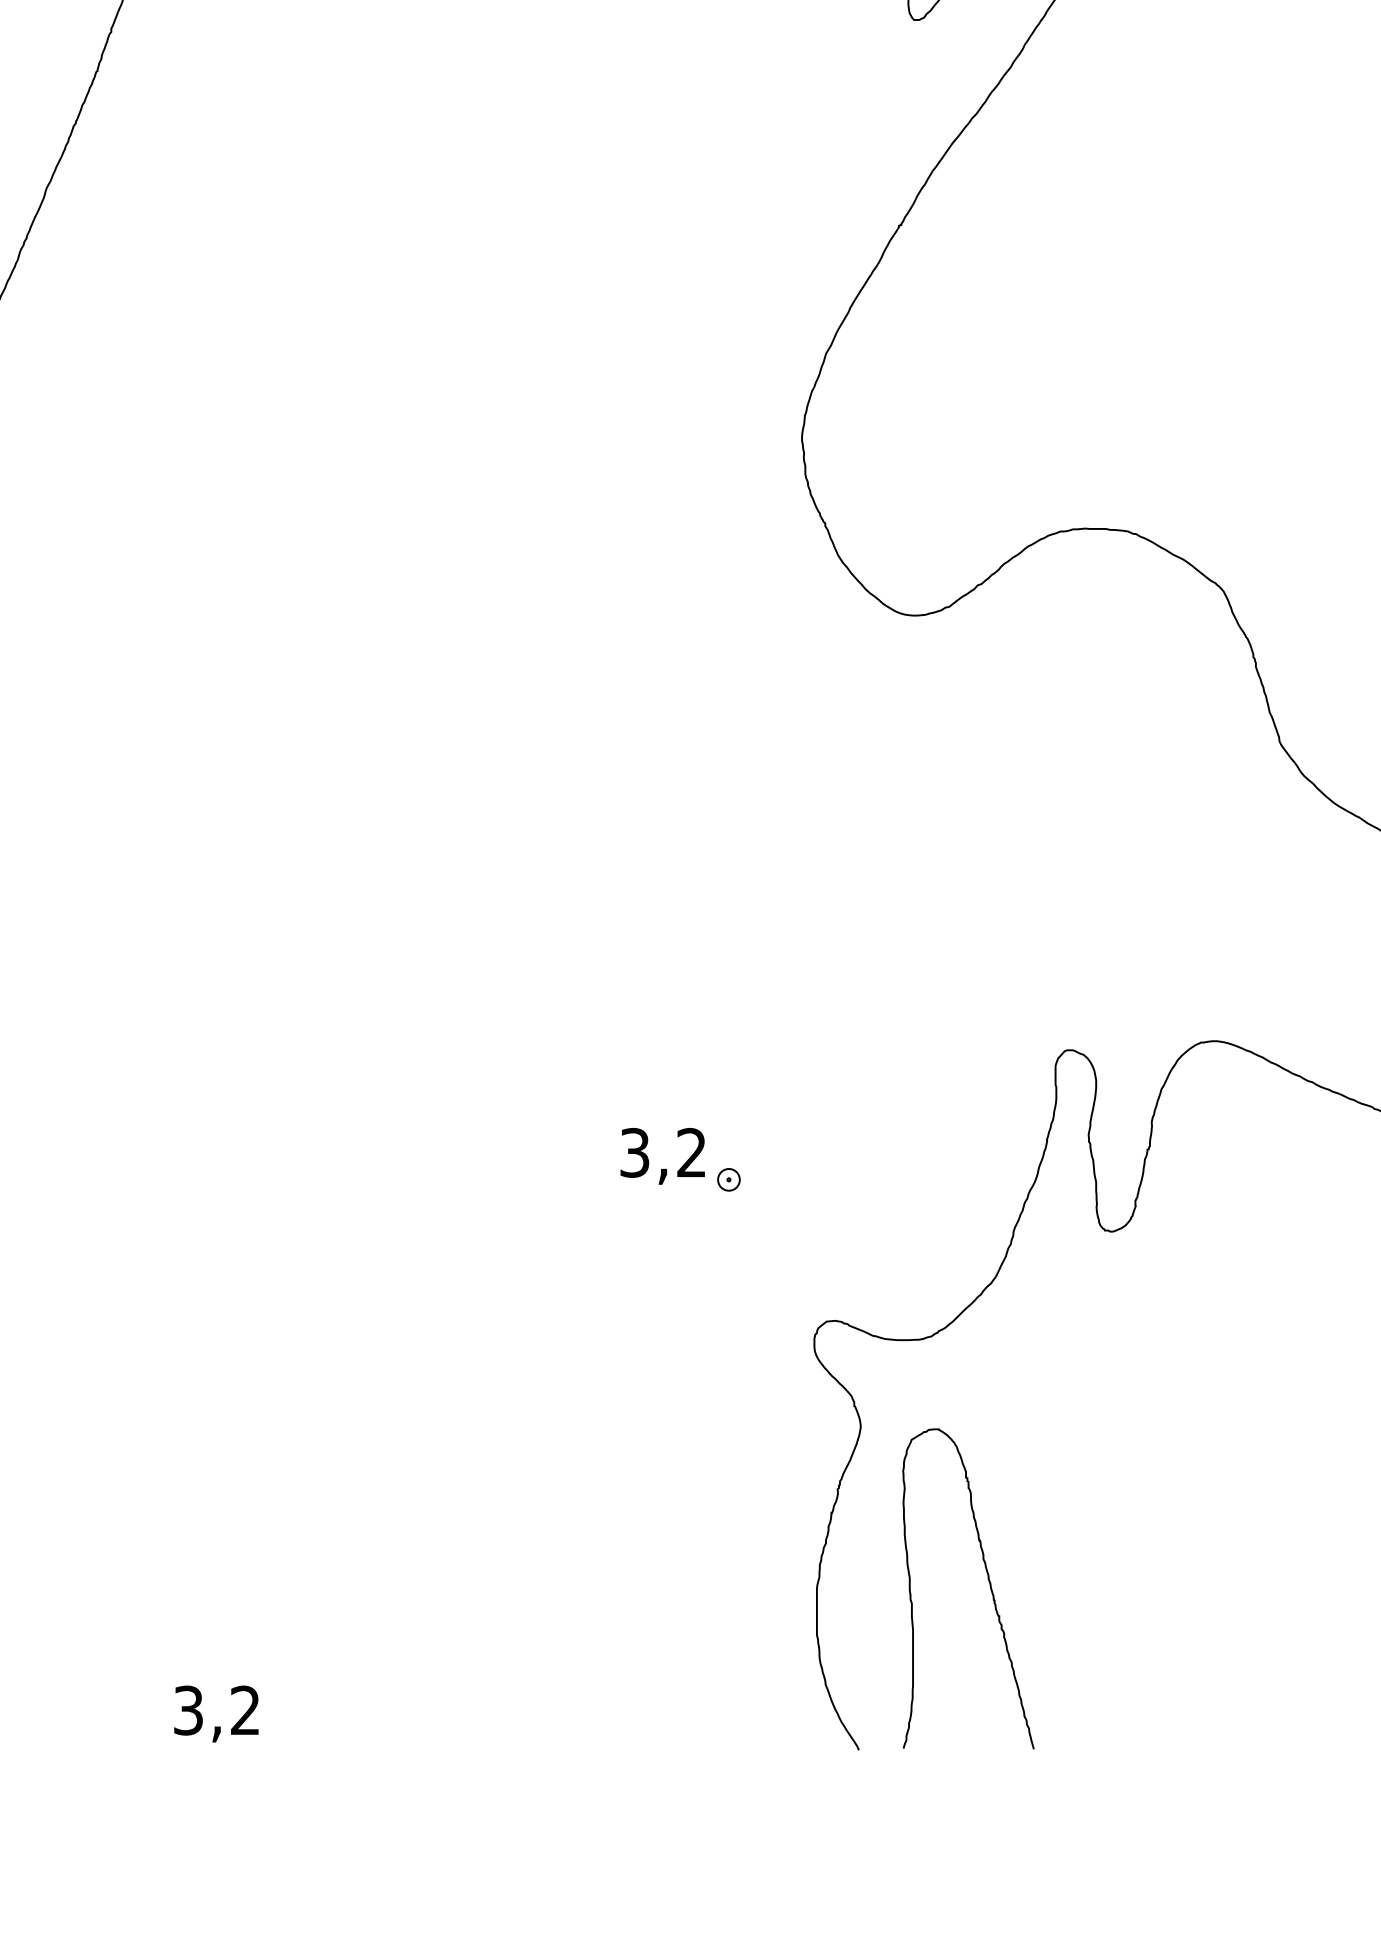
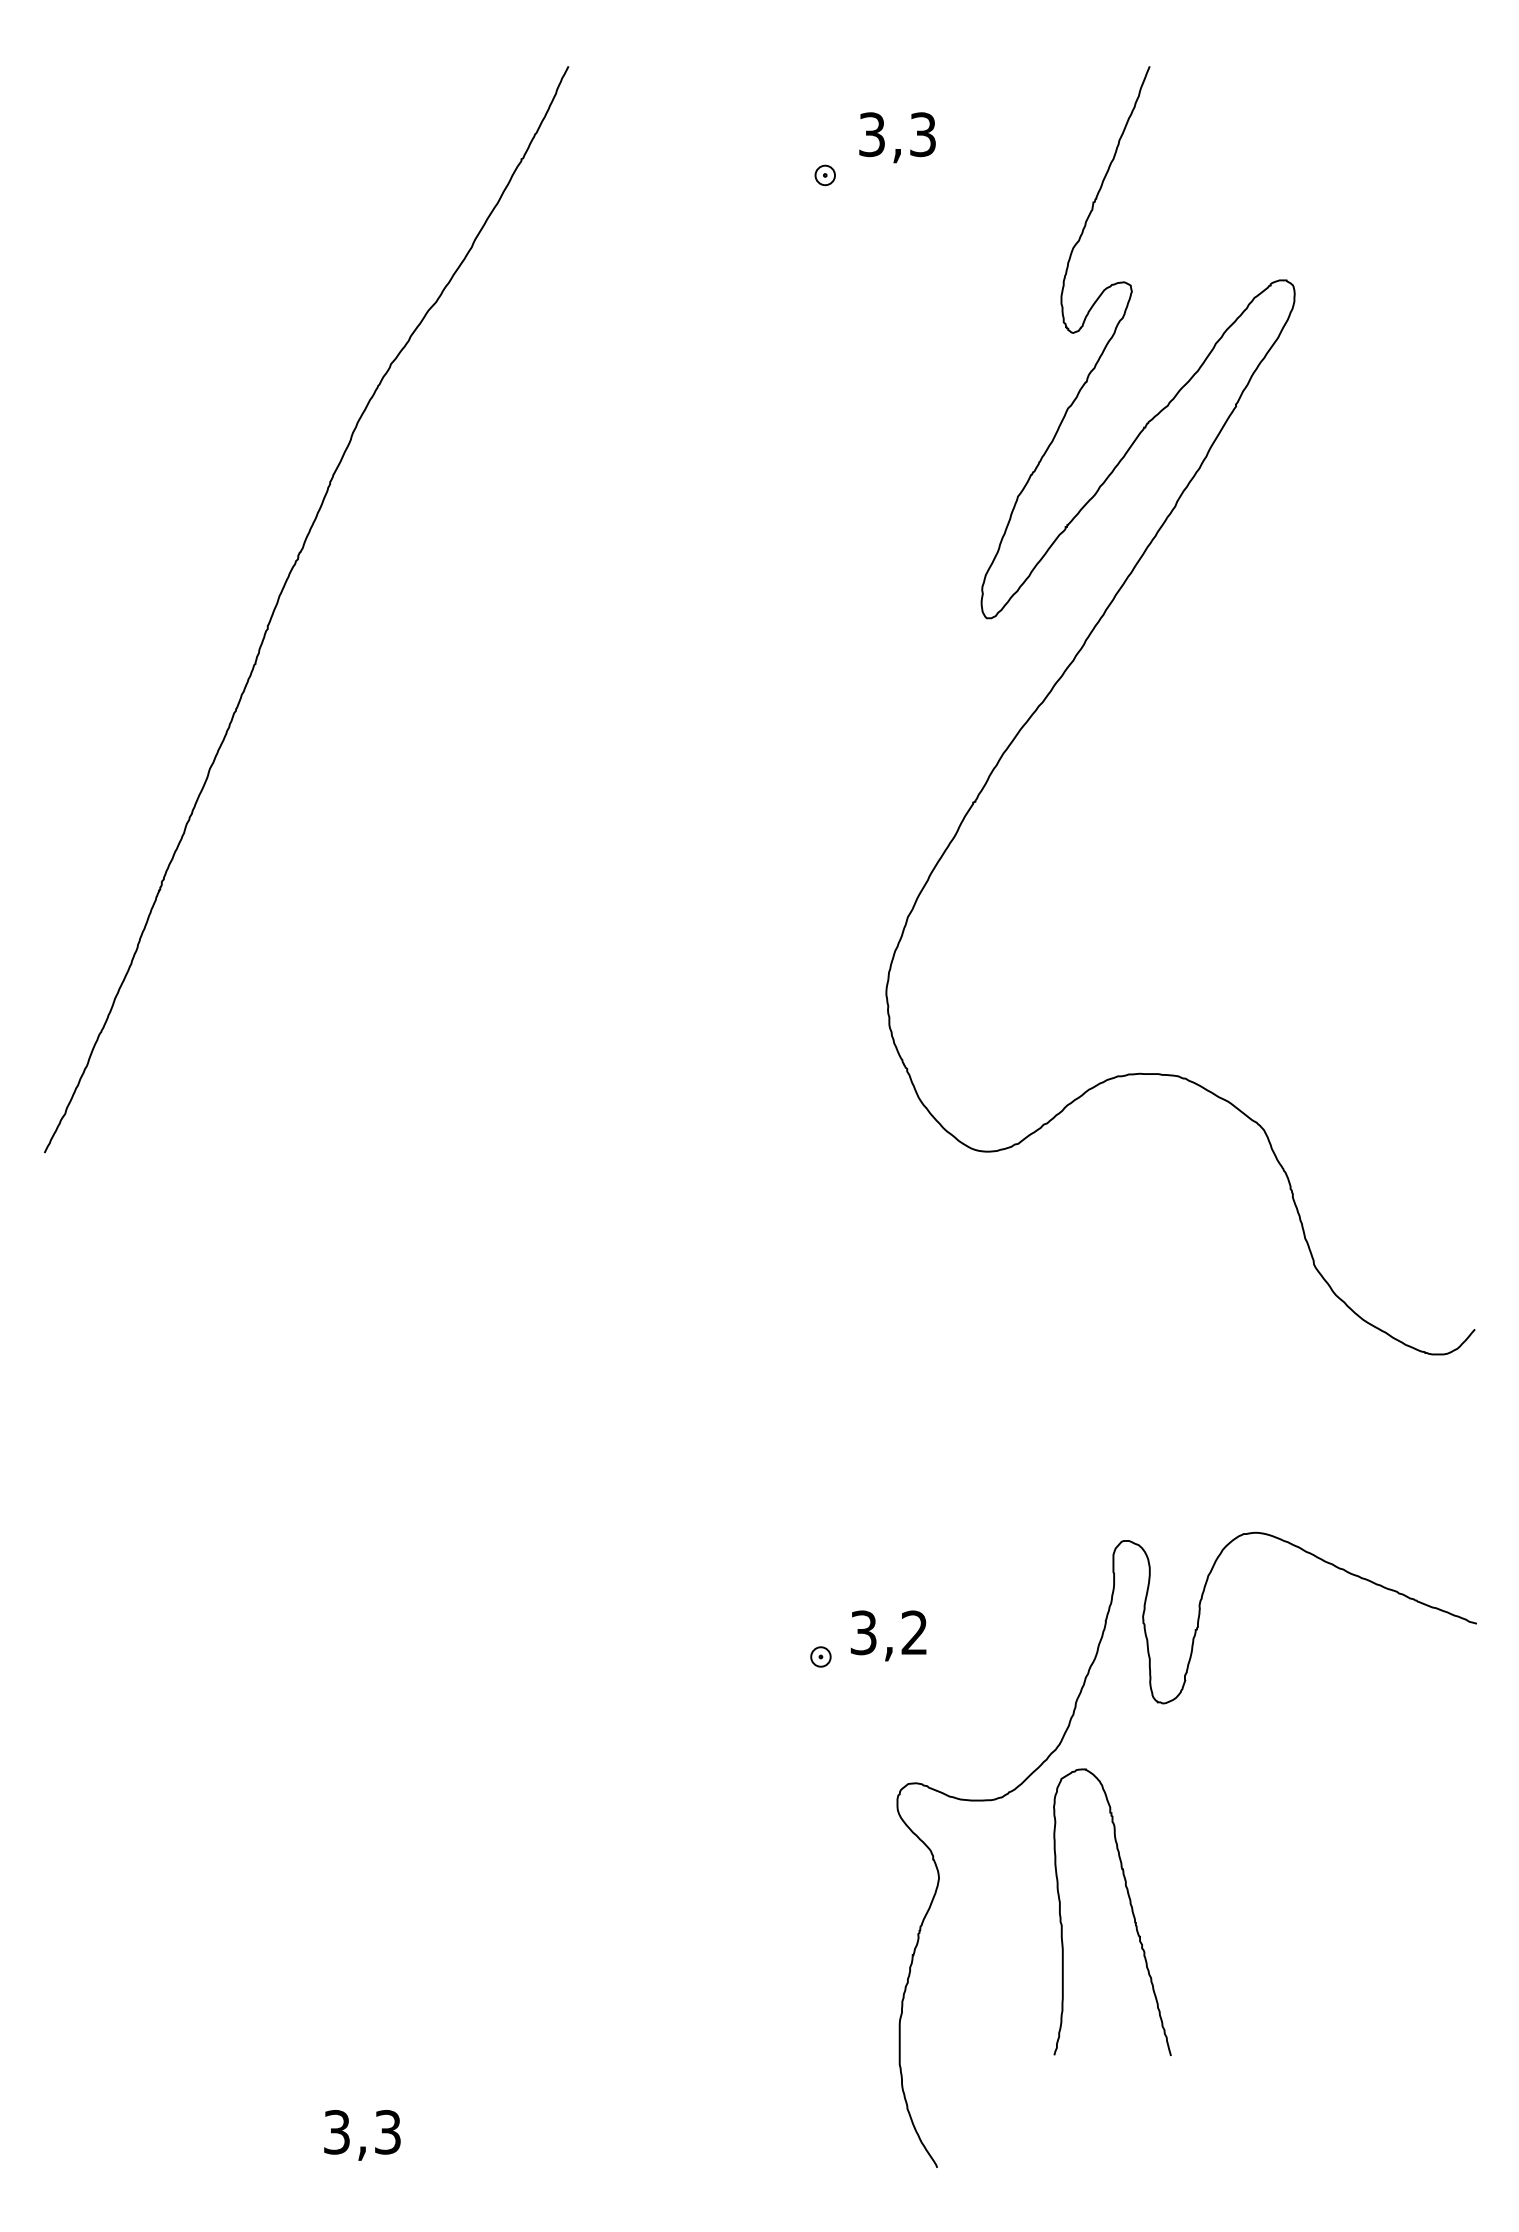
text: (662, 1155) -> (888, 1635), moved
curve: (988, 1582) -> (1130, 1906), moved
text: (244, 1710) -> (387, 2132), 3,2 -> 3,3

